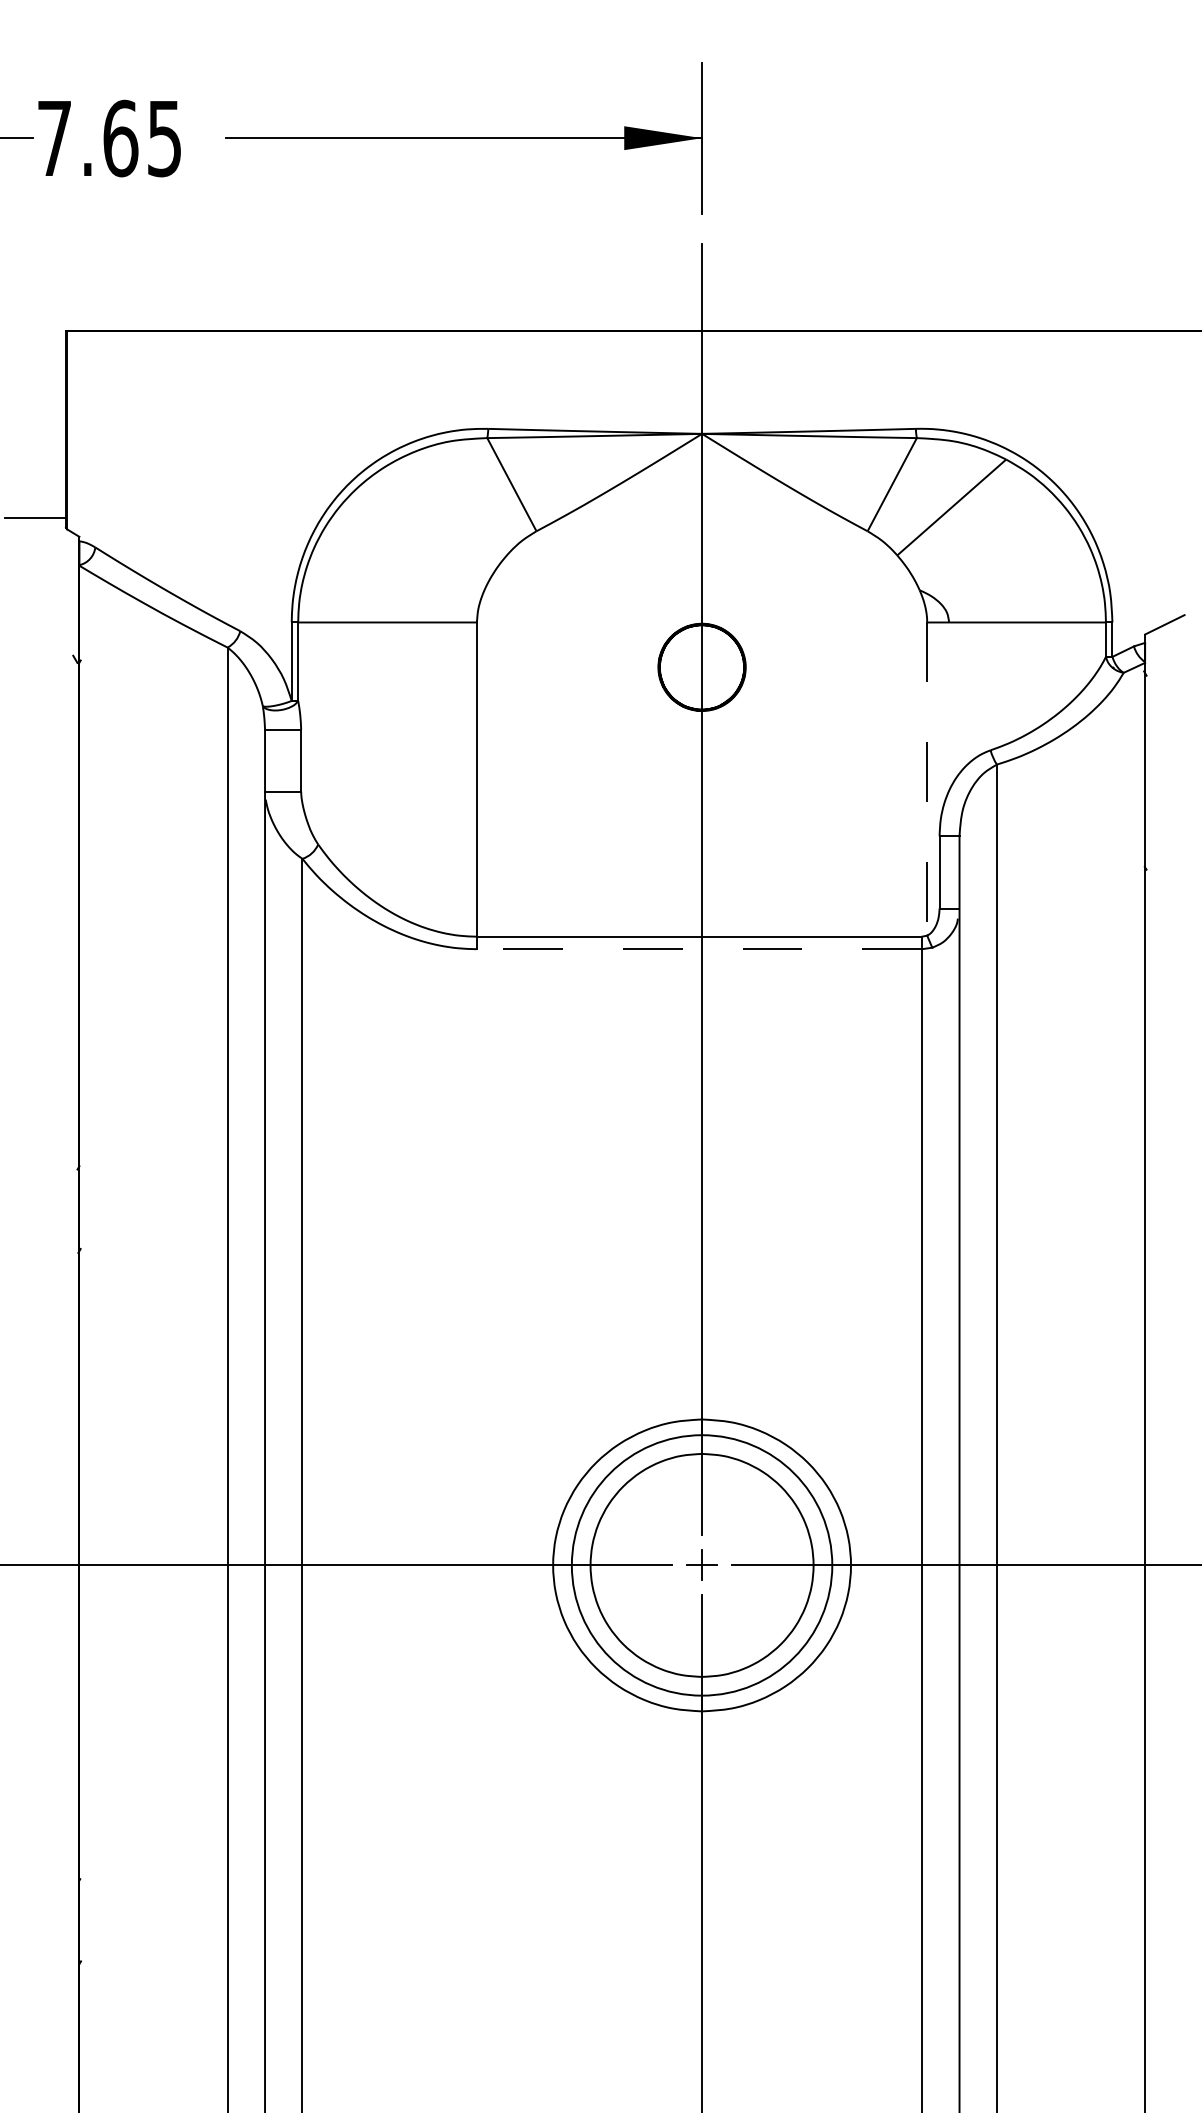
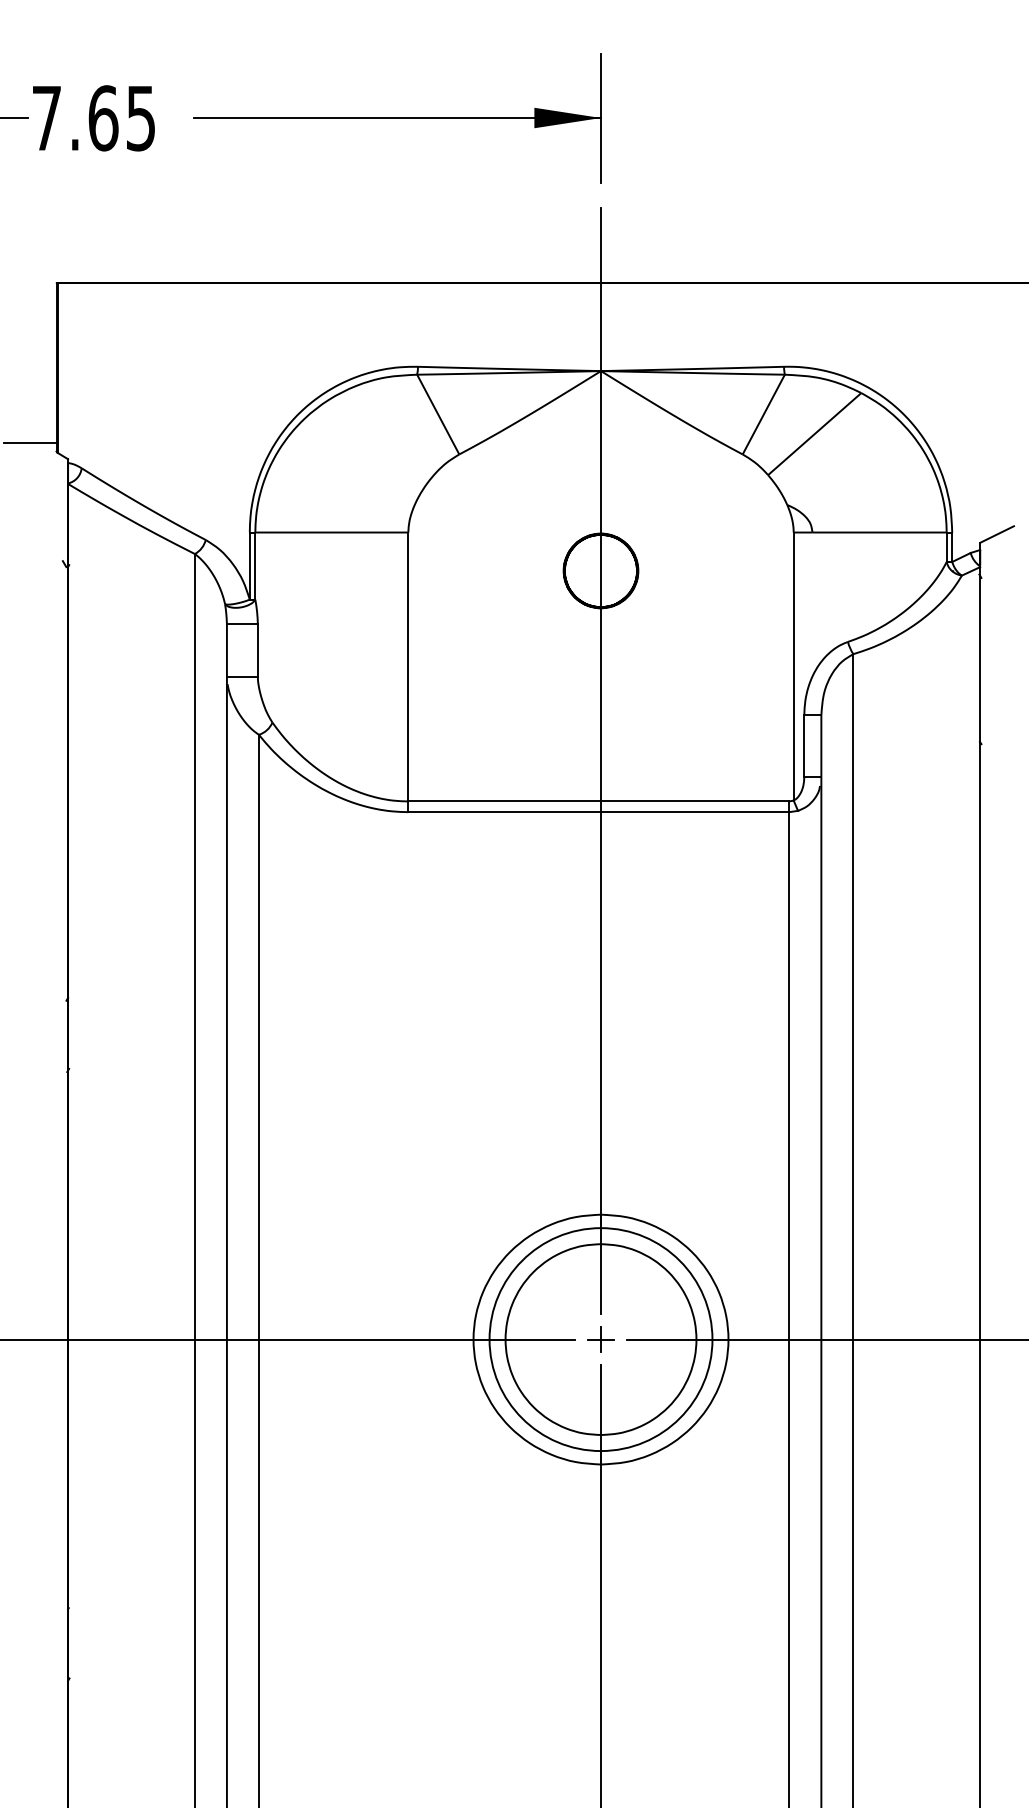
line: (927, 779) -> (793, 666), dashed -> solid
line: (699, 949) -> (598, 812), dashed -> solid

